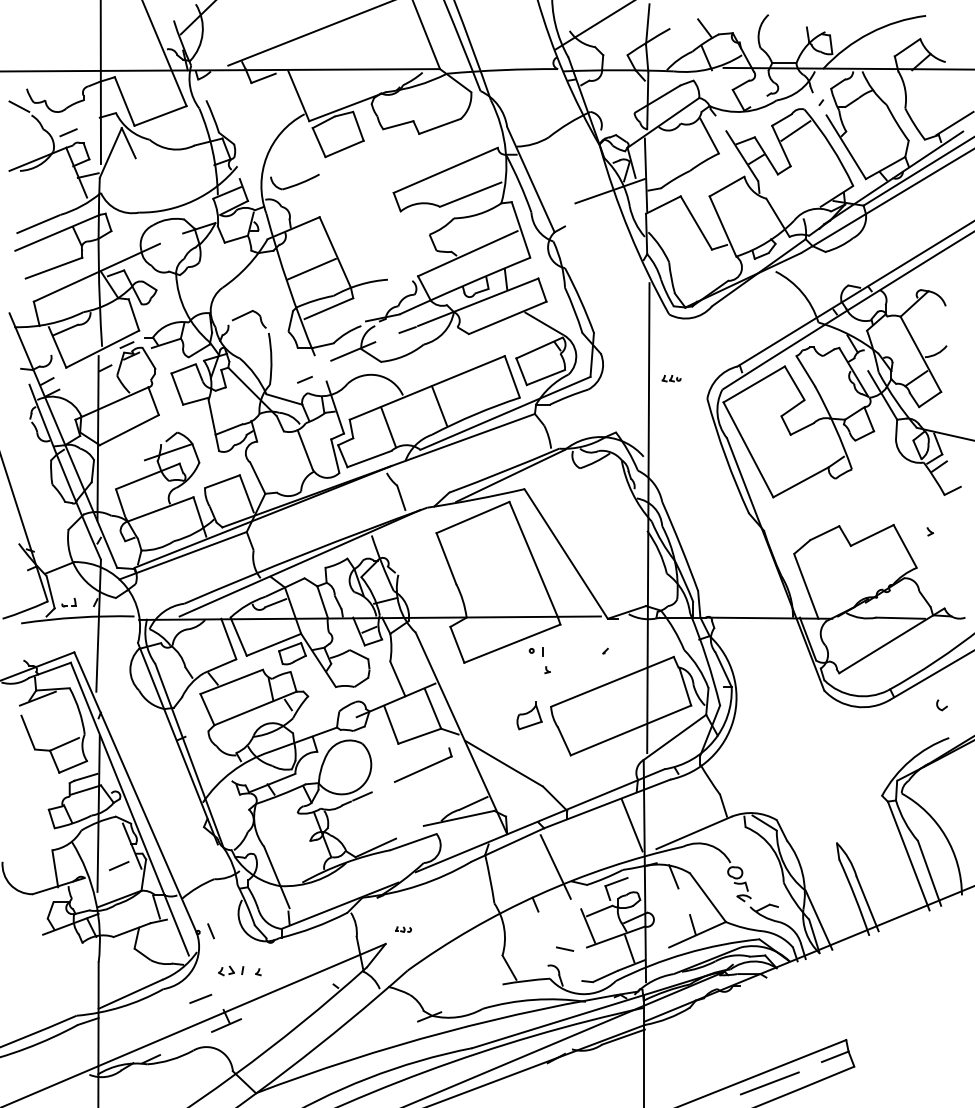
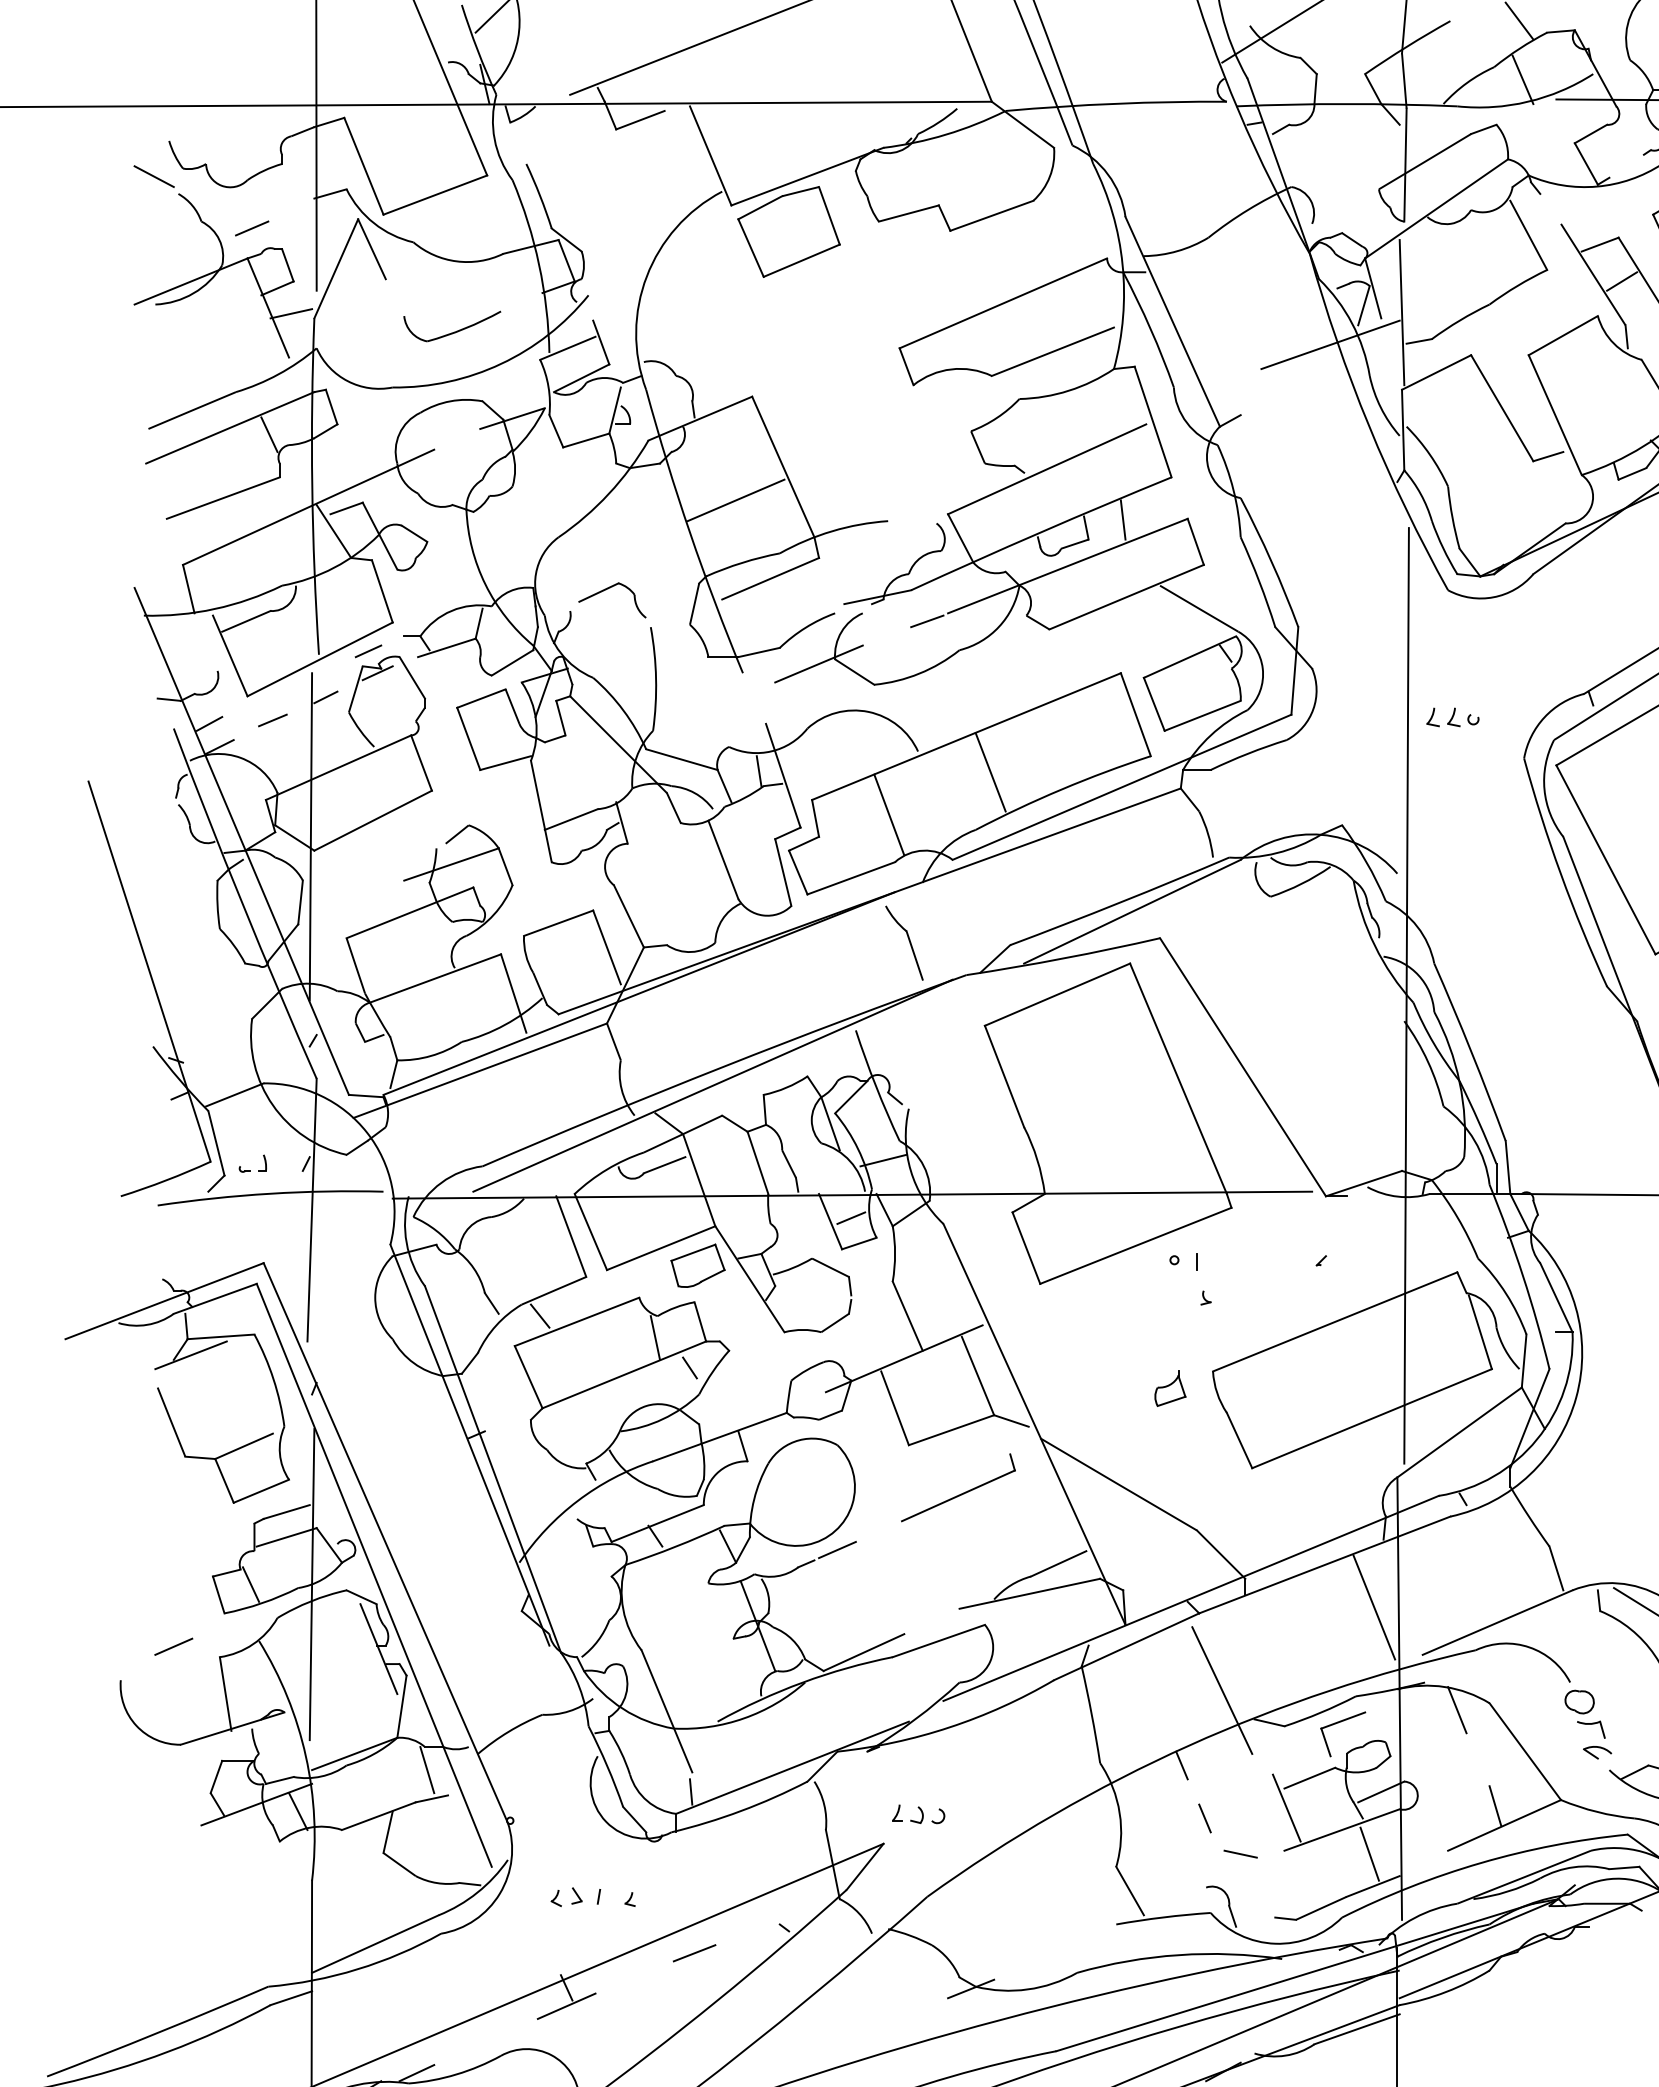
part: (294, 181) -> (451, 325), moved
part: (671, 378) -> (1452, 717), size x1.43
line: (304, 379) -> (271, 719), moved
part: (529, 715) -> (1169, 1388), size x0.62
line: (119, 866) -> (174, 1647), moved
part: (403, 929) -> (919, 1814), size x1.67
line: (210, 931) -> (1203, 1818), moved
line: (200, 998) -> (694, 1952), moved

